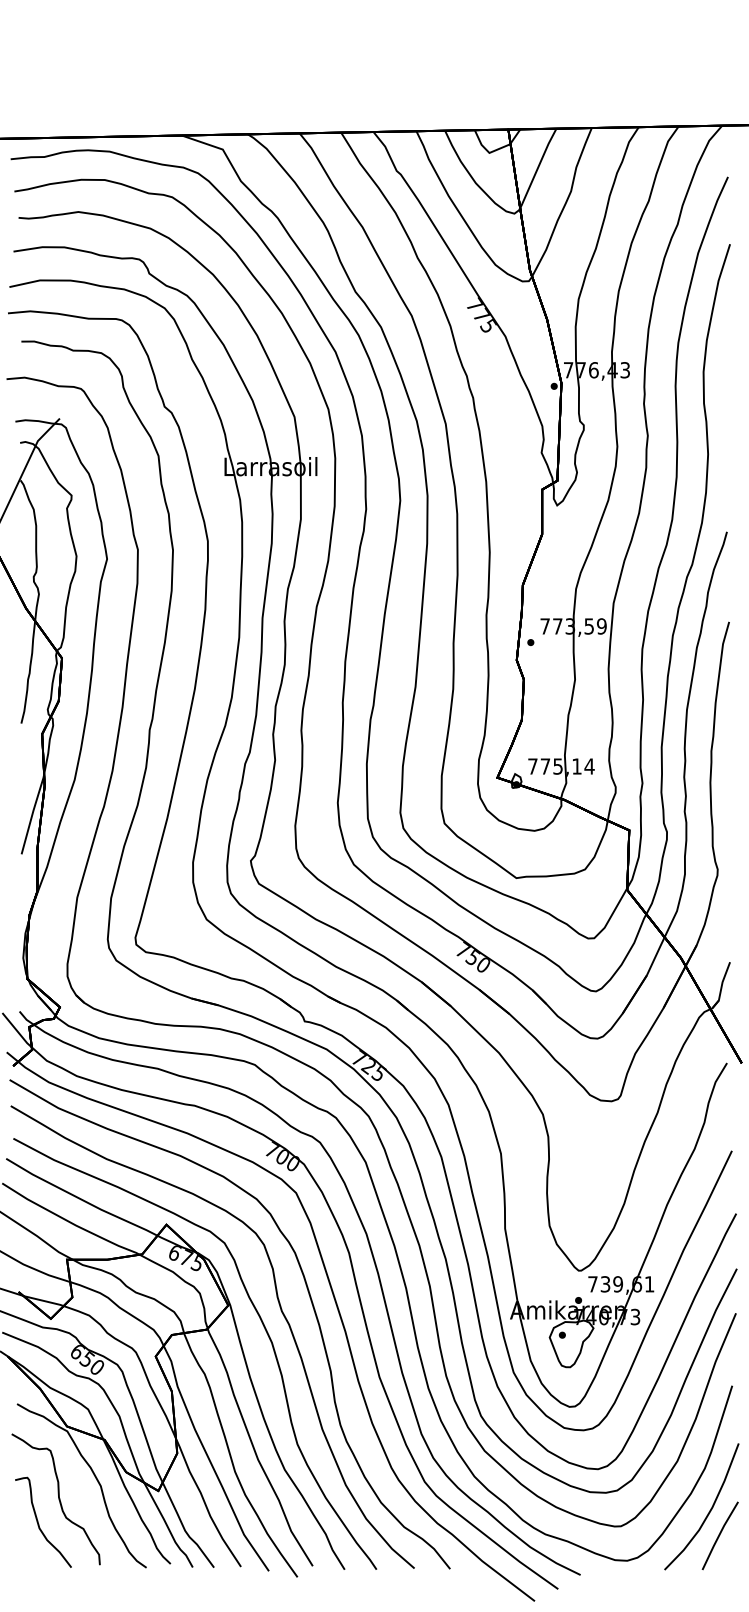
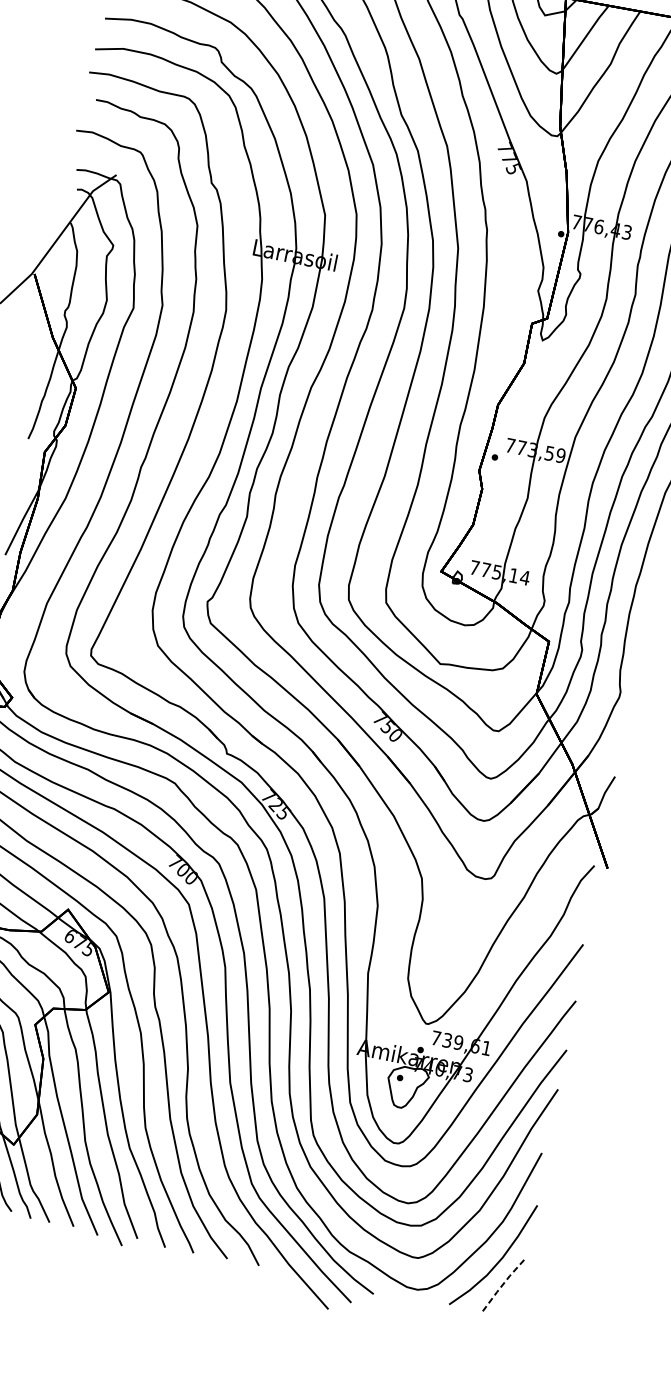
line: (719, 1535) -> (504, 1283), solid -> dashed

